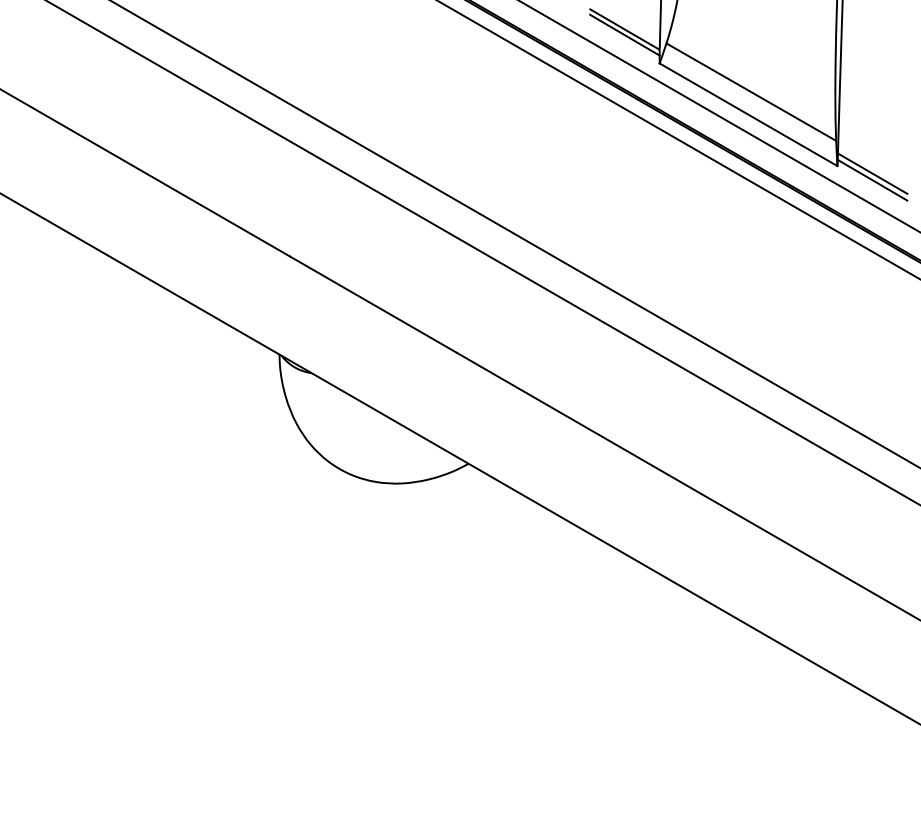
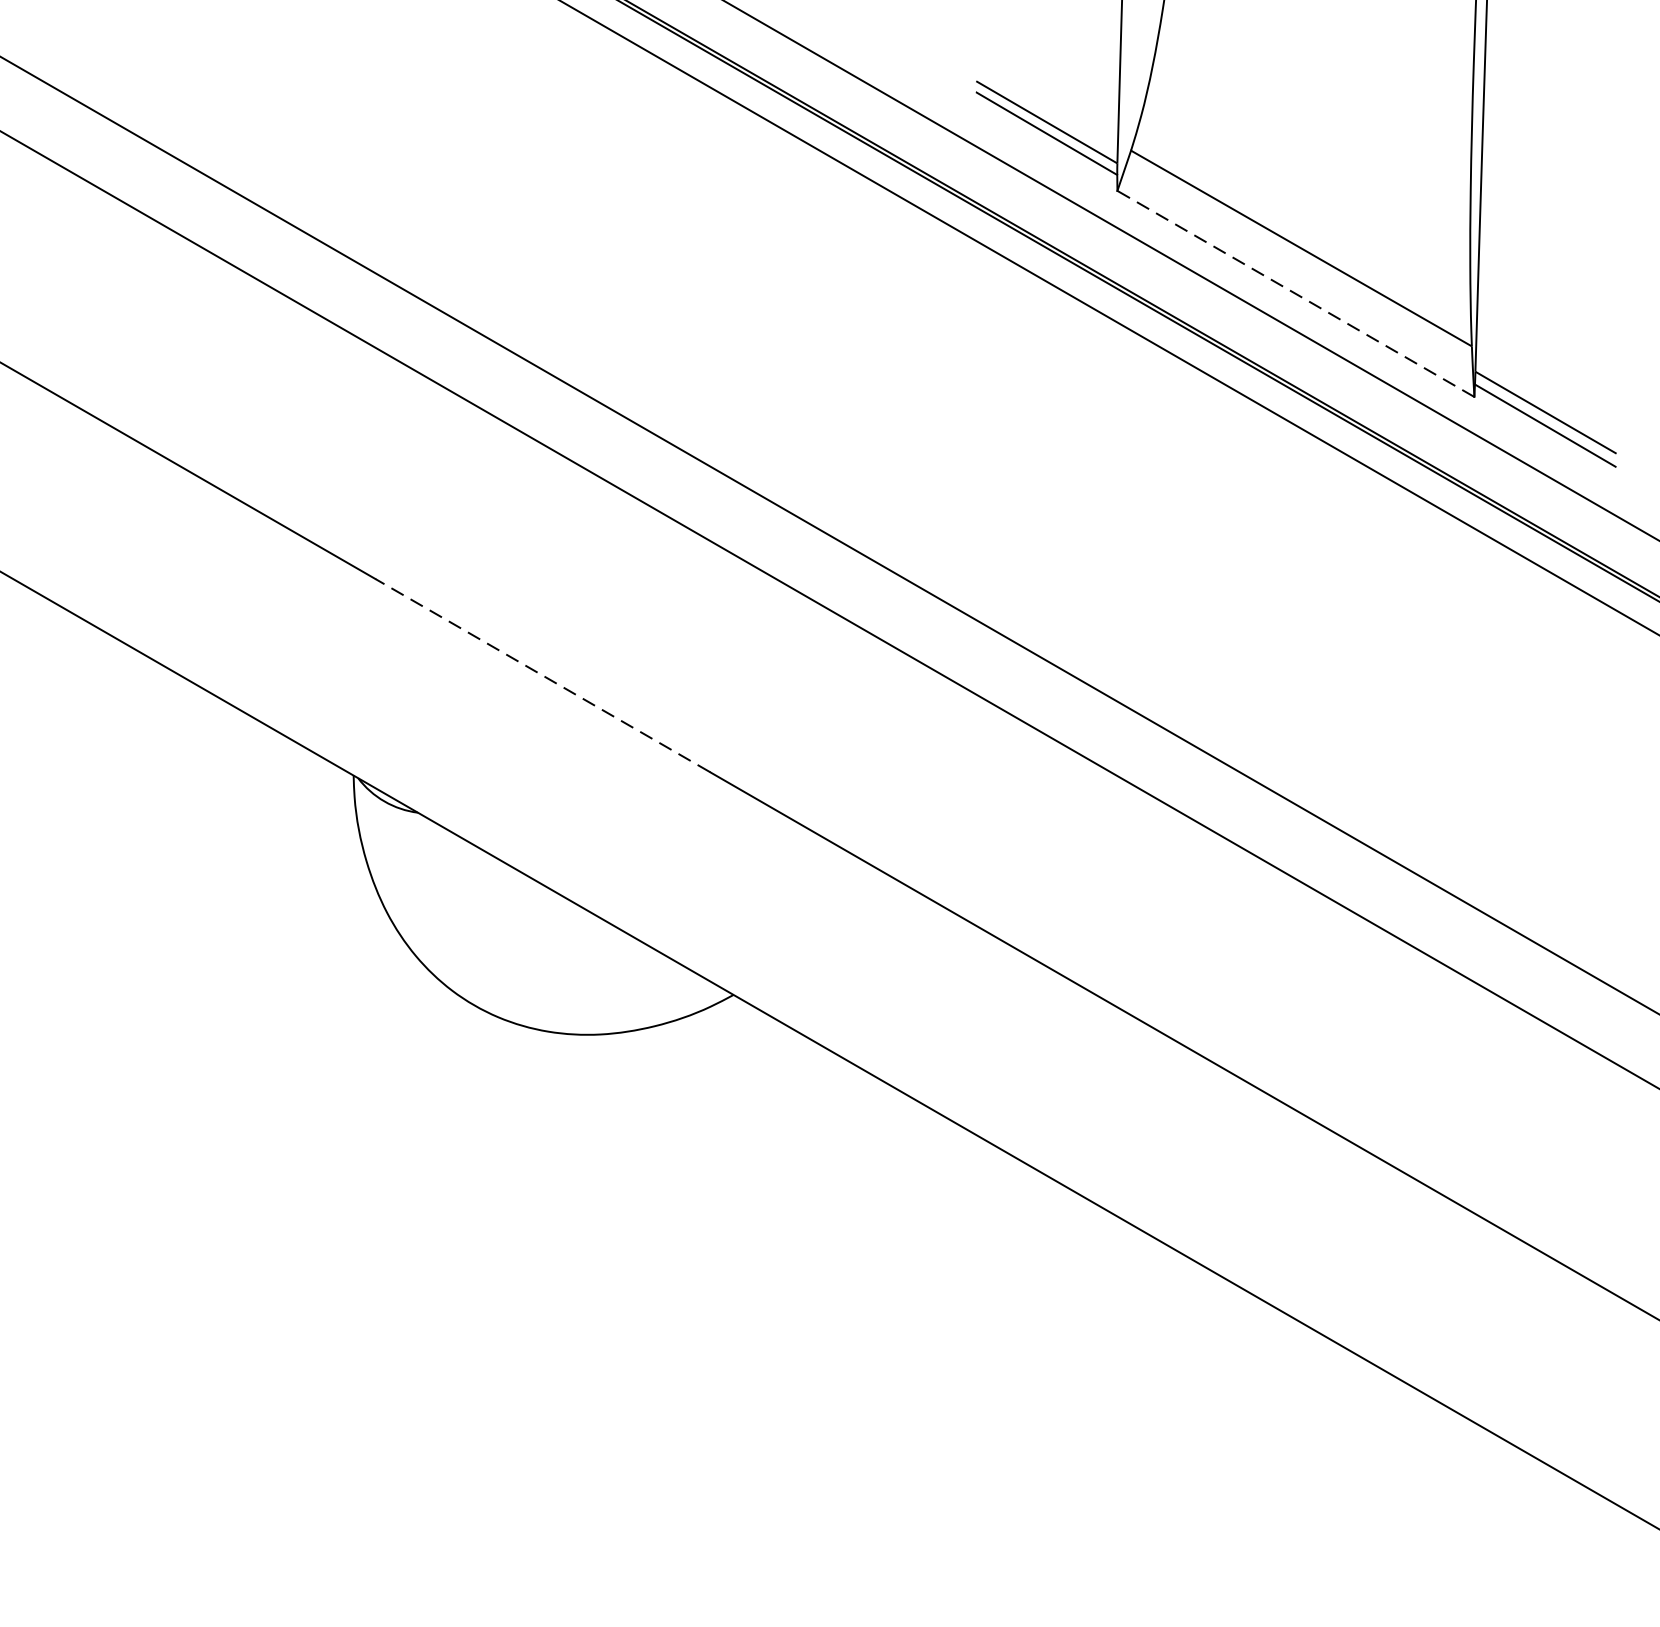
line: (748, 114) -> (1295, 293), solid -> dashed
line: (373, 304) -> (542, 675), solid -> dashed

